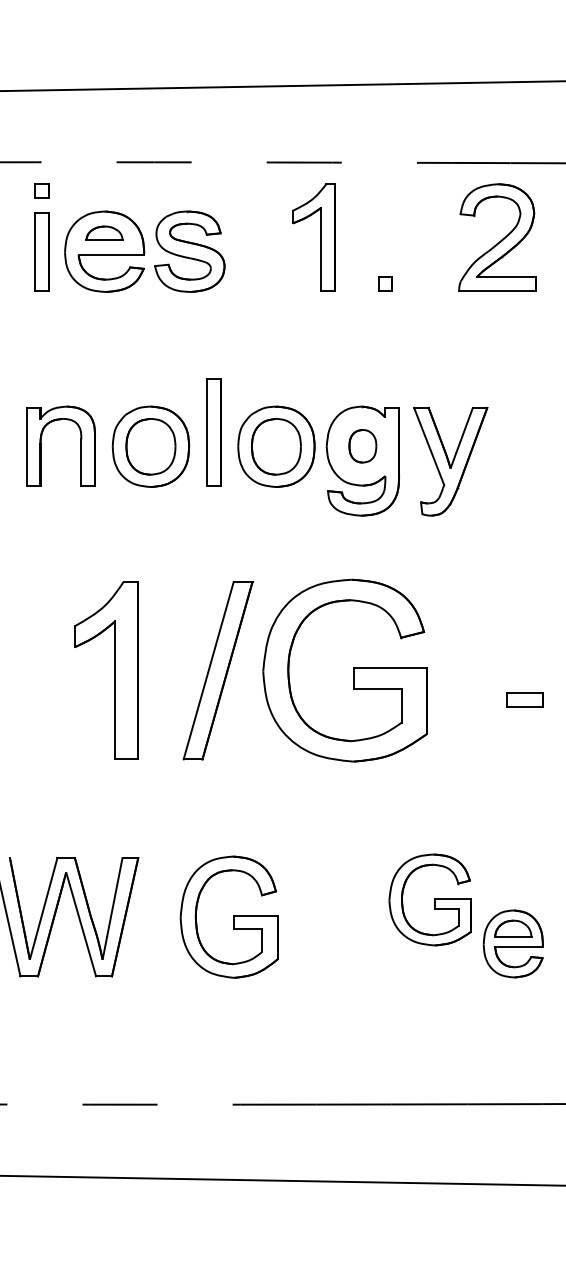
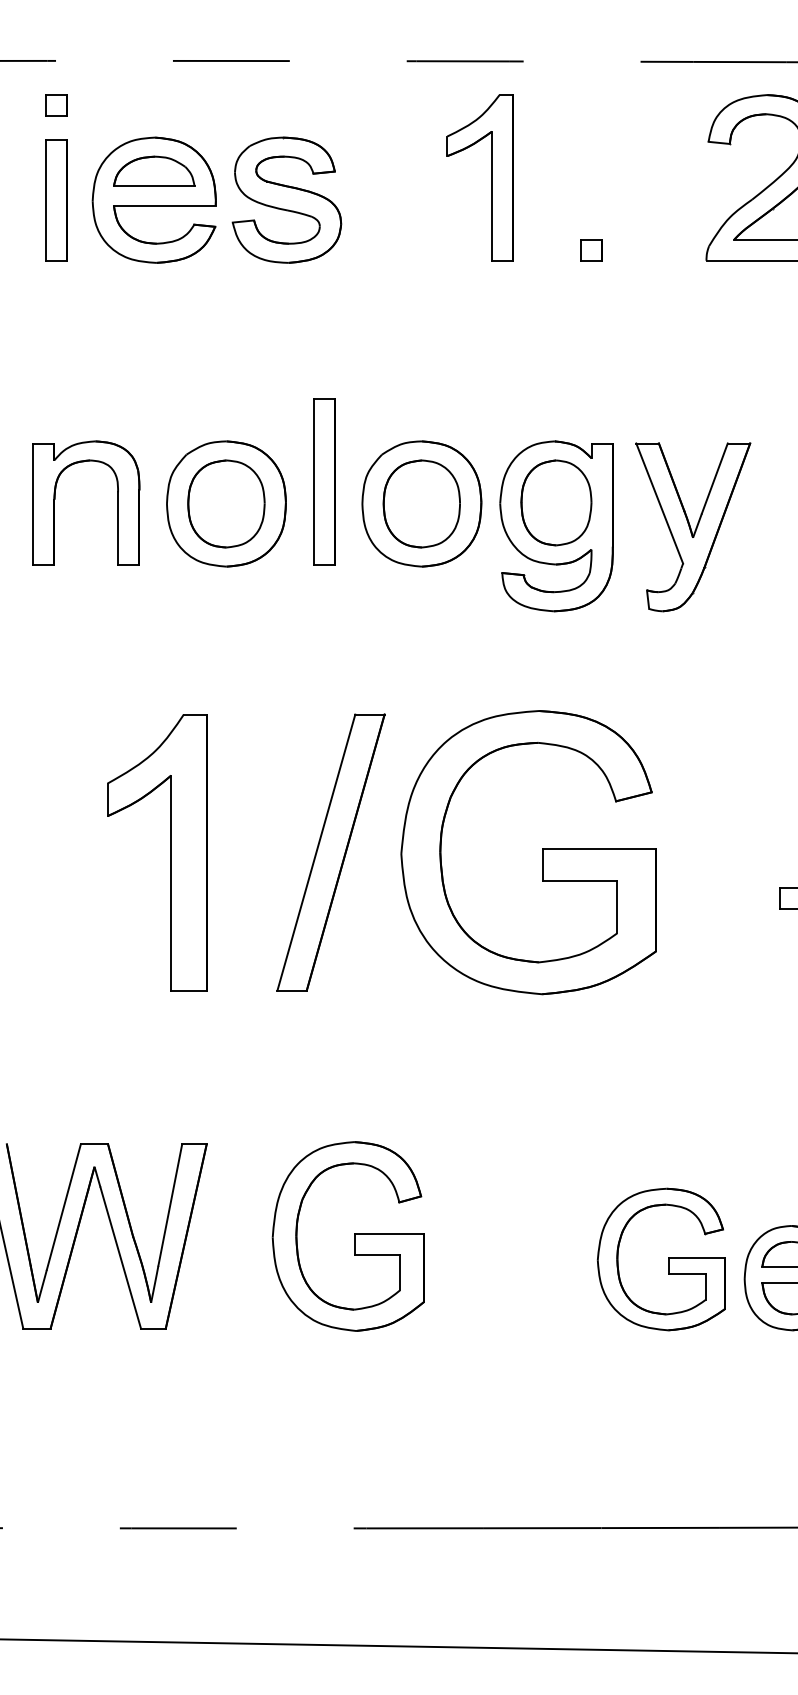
part: (104, 232) -> (154, 170), size x1.43
part: (362, 446) -> (555, 503), size x1.67
part: (429, 899) -> (660, 1258), moved

